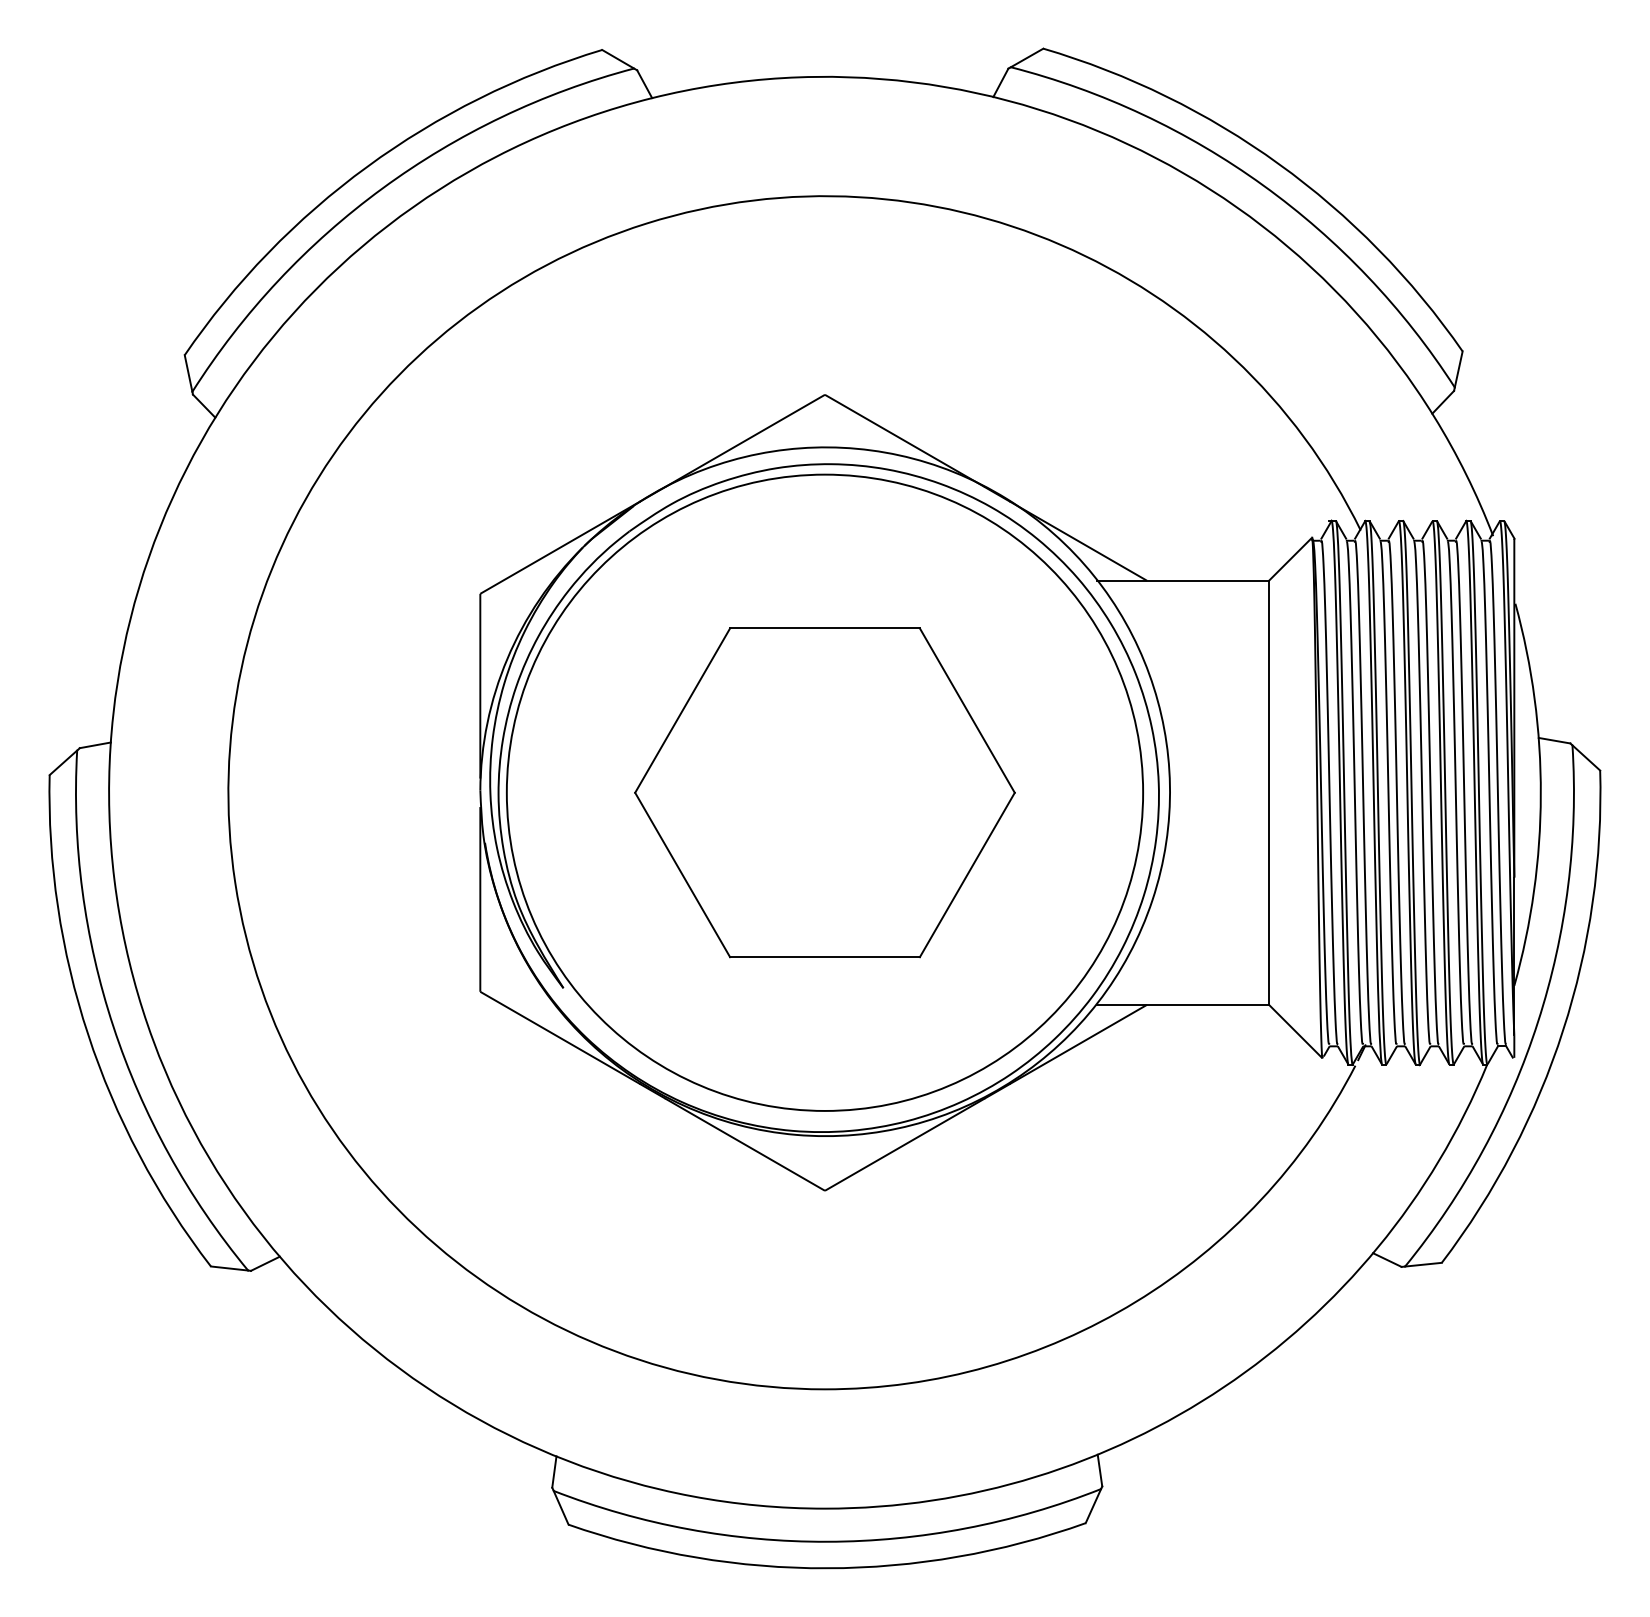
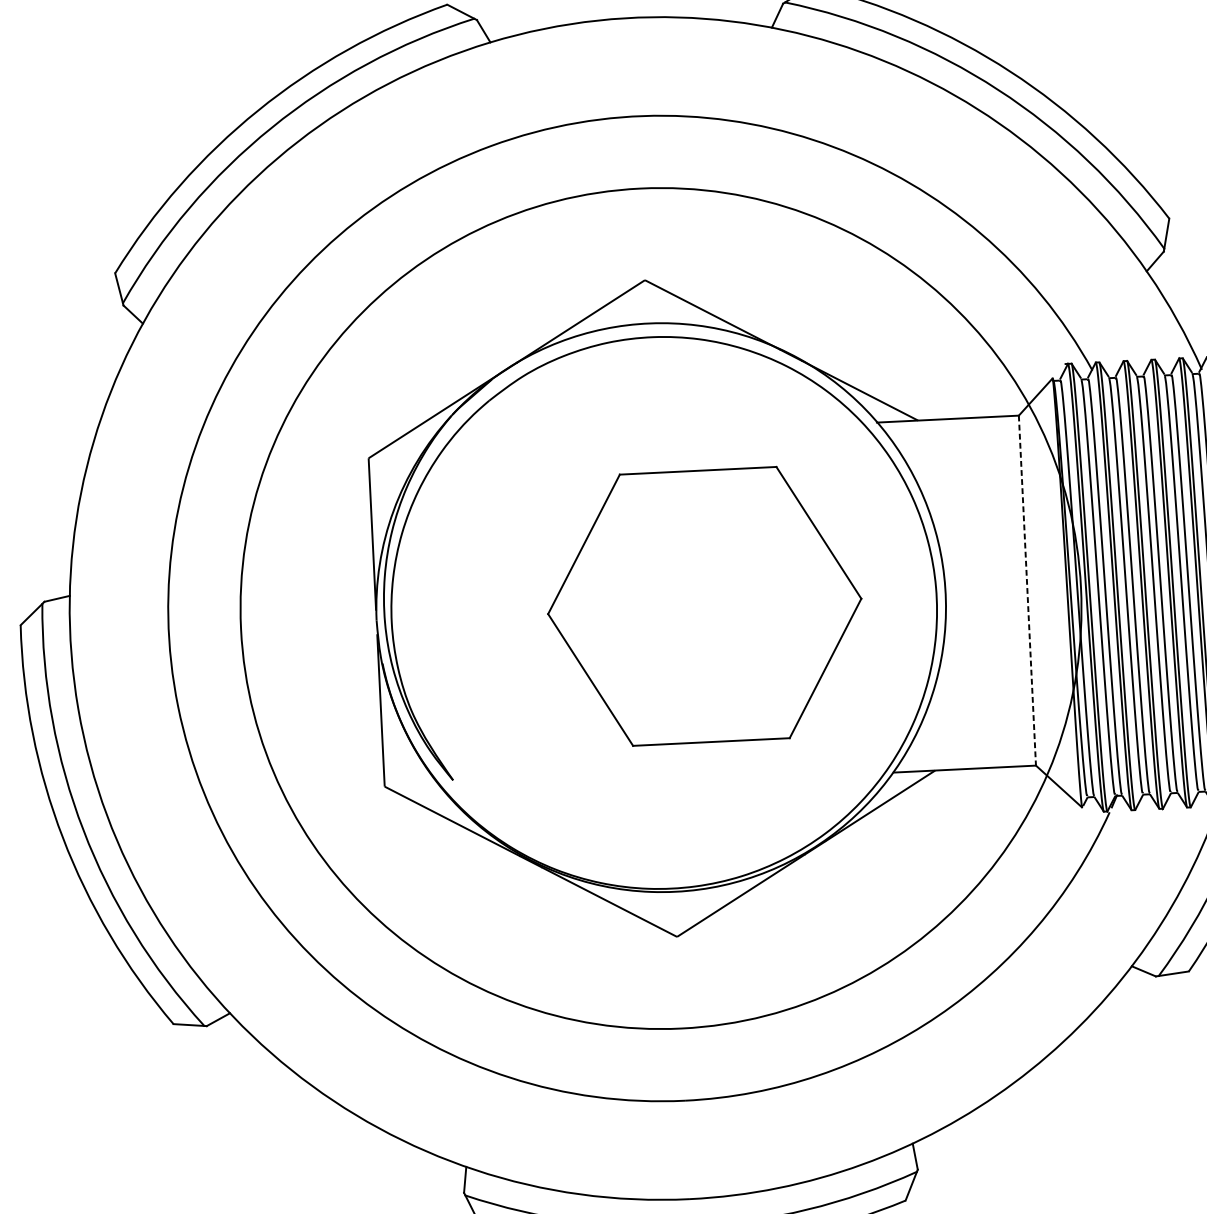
circle: (824, 792) -> (660, 608), size x1.6
part: (824, 792) -> (704, 606), moved
line: (1269, 793) -> (1027, 591), solid -> dashed

